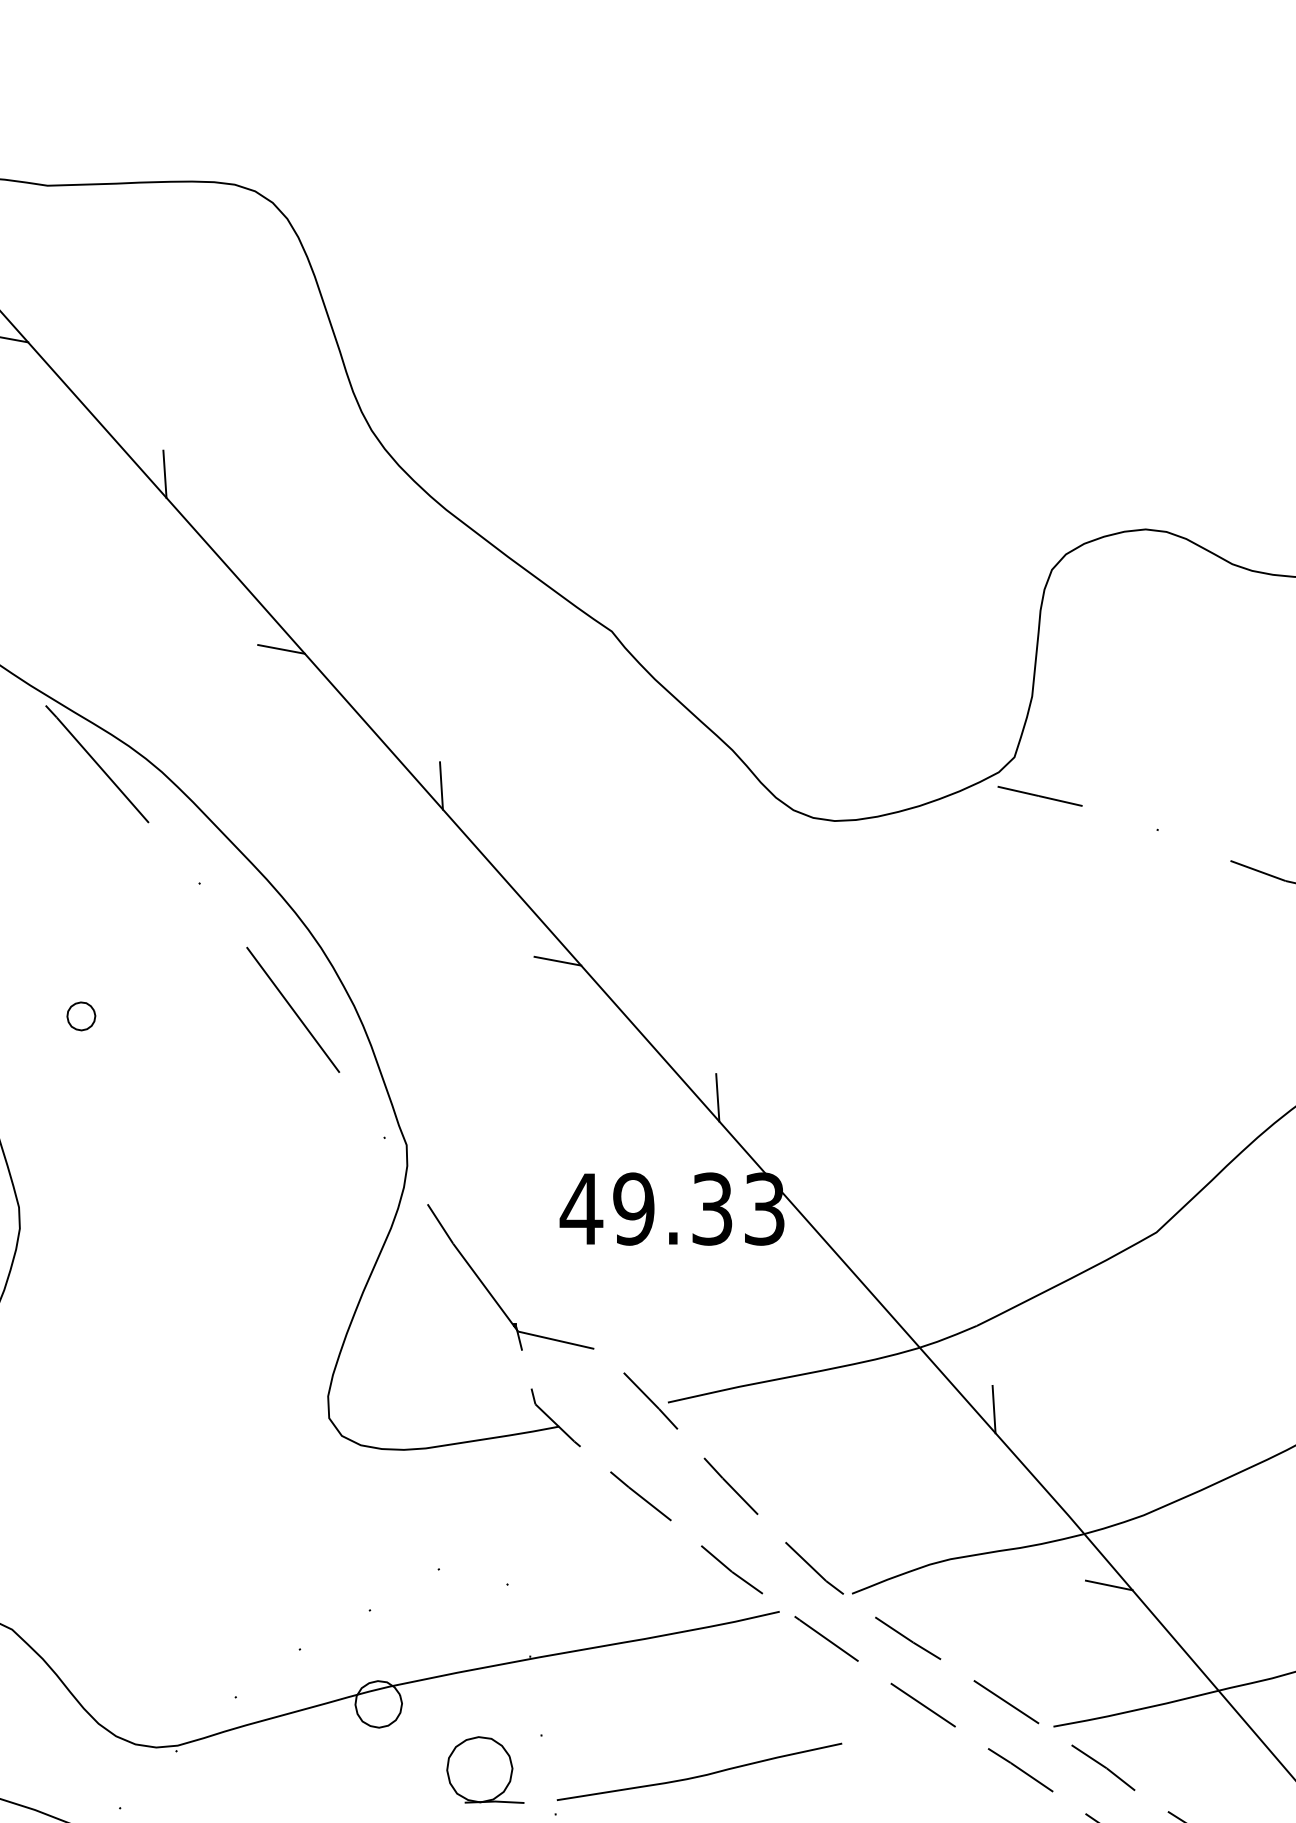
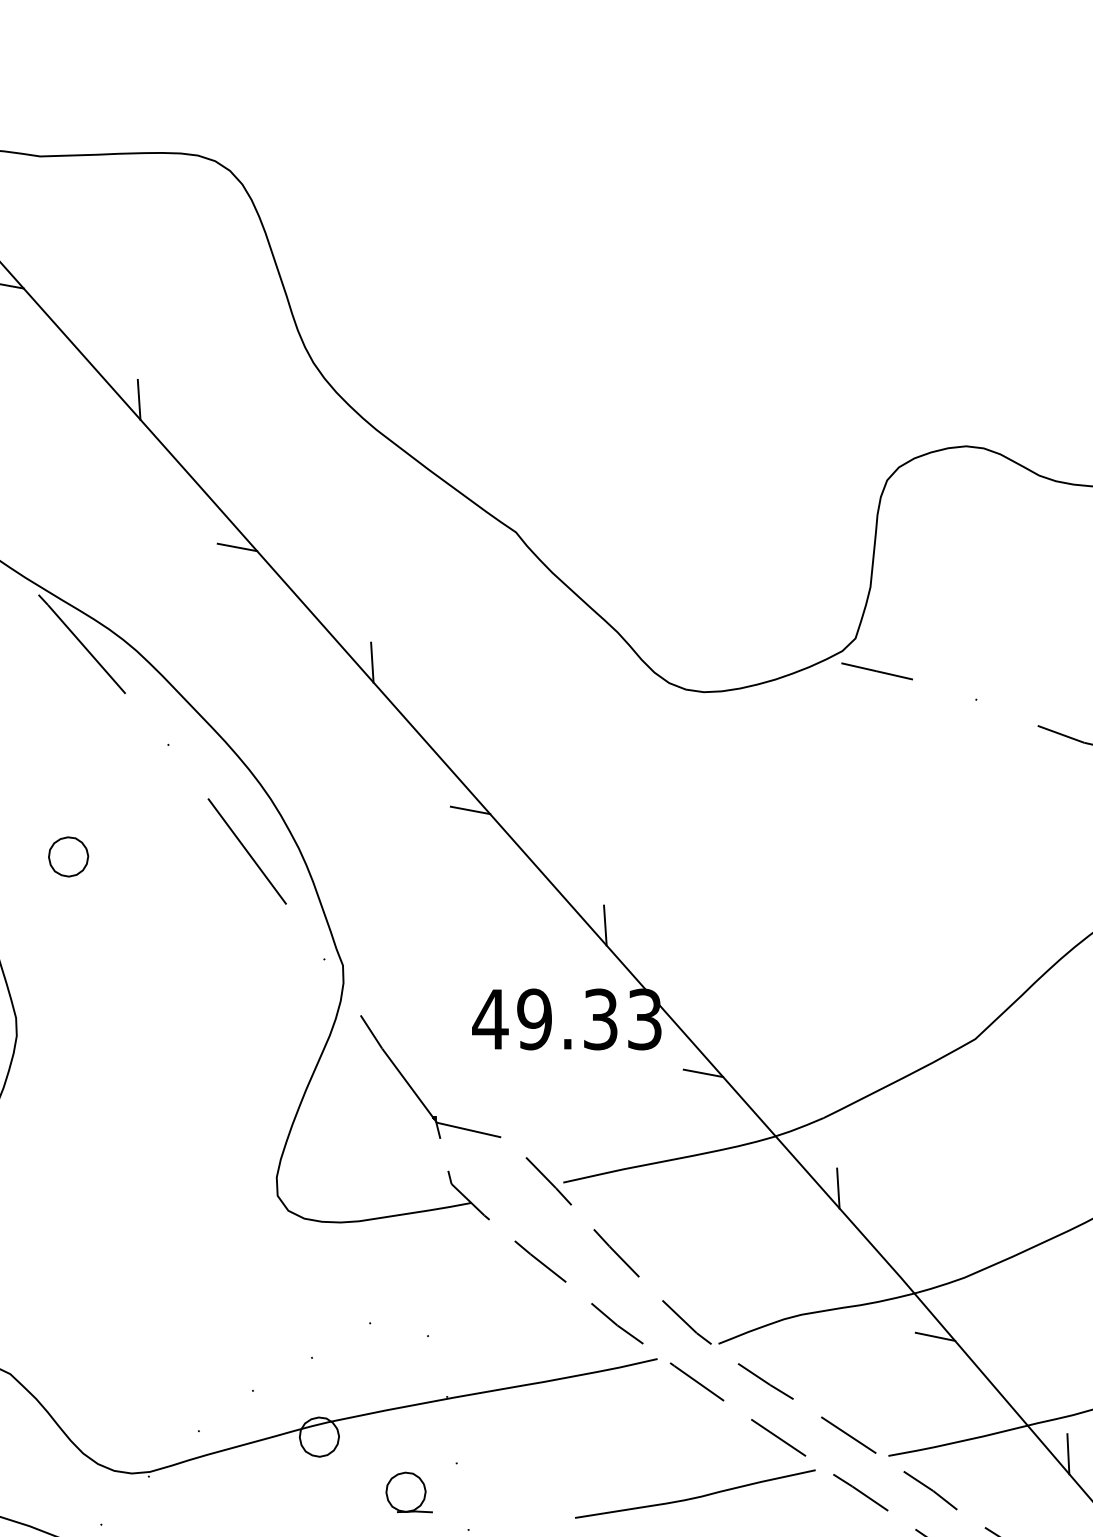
part: (81, 1016) -> (68, 857), size x1.67
line: (833, 1272) -> (702, 1072), added
line: (1266, 1724) -> (1068, 1454), added
part: (485, 1769) -> (409, 1492), size x0.71
curve: (699, 1775) -> (695, 1497), moved

